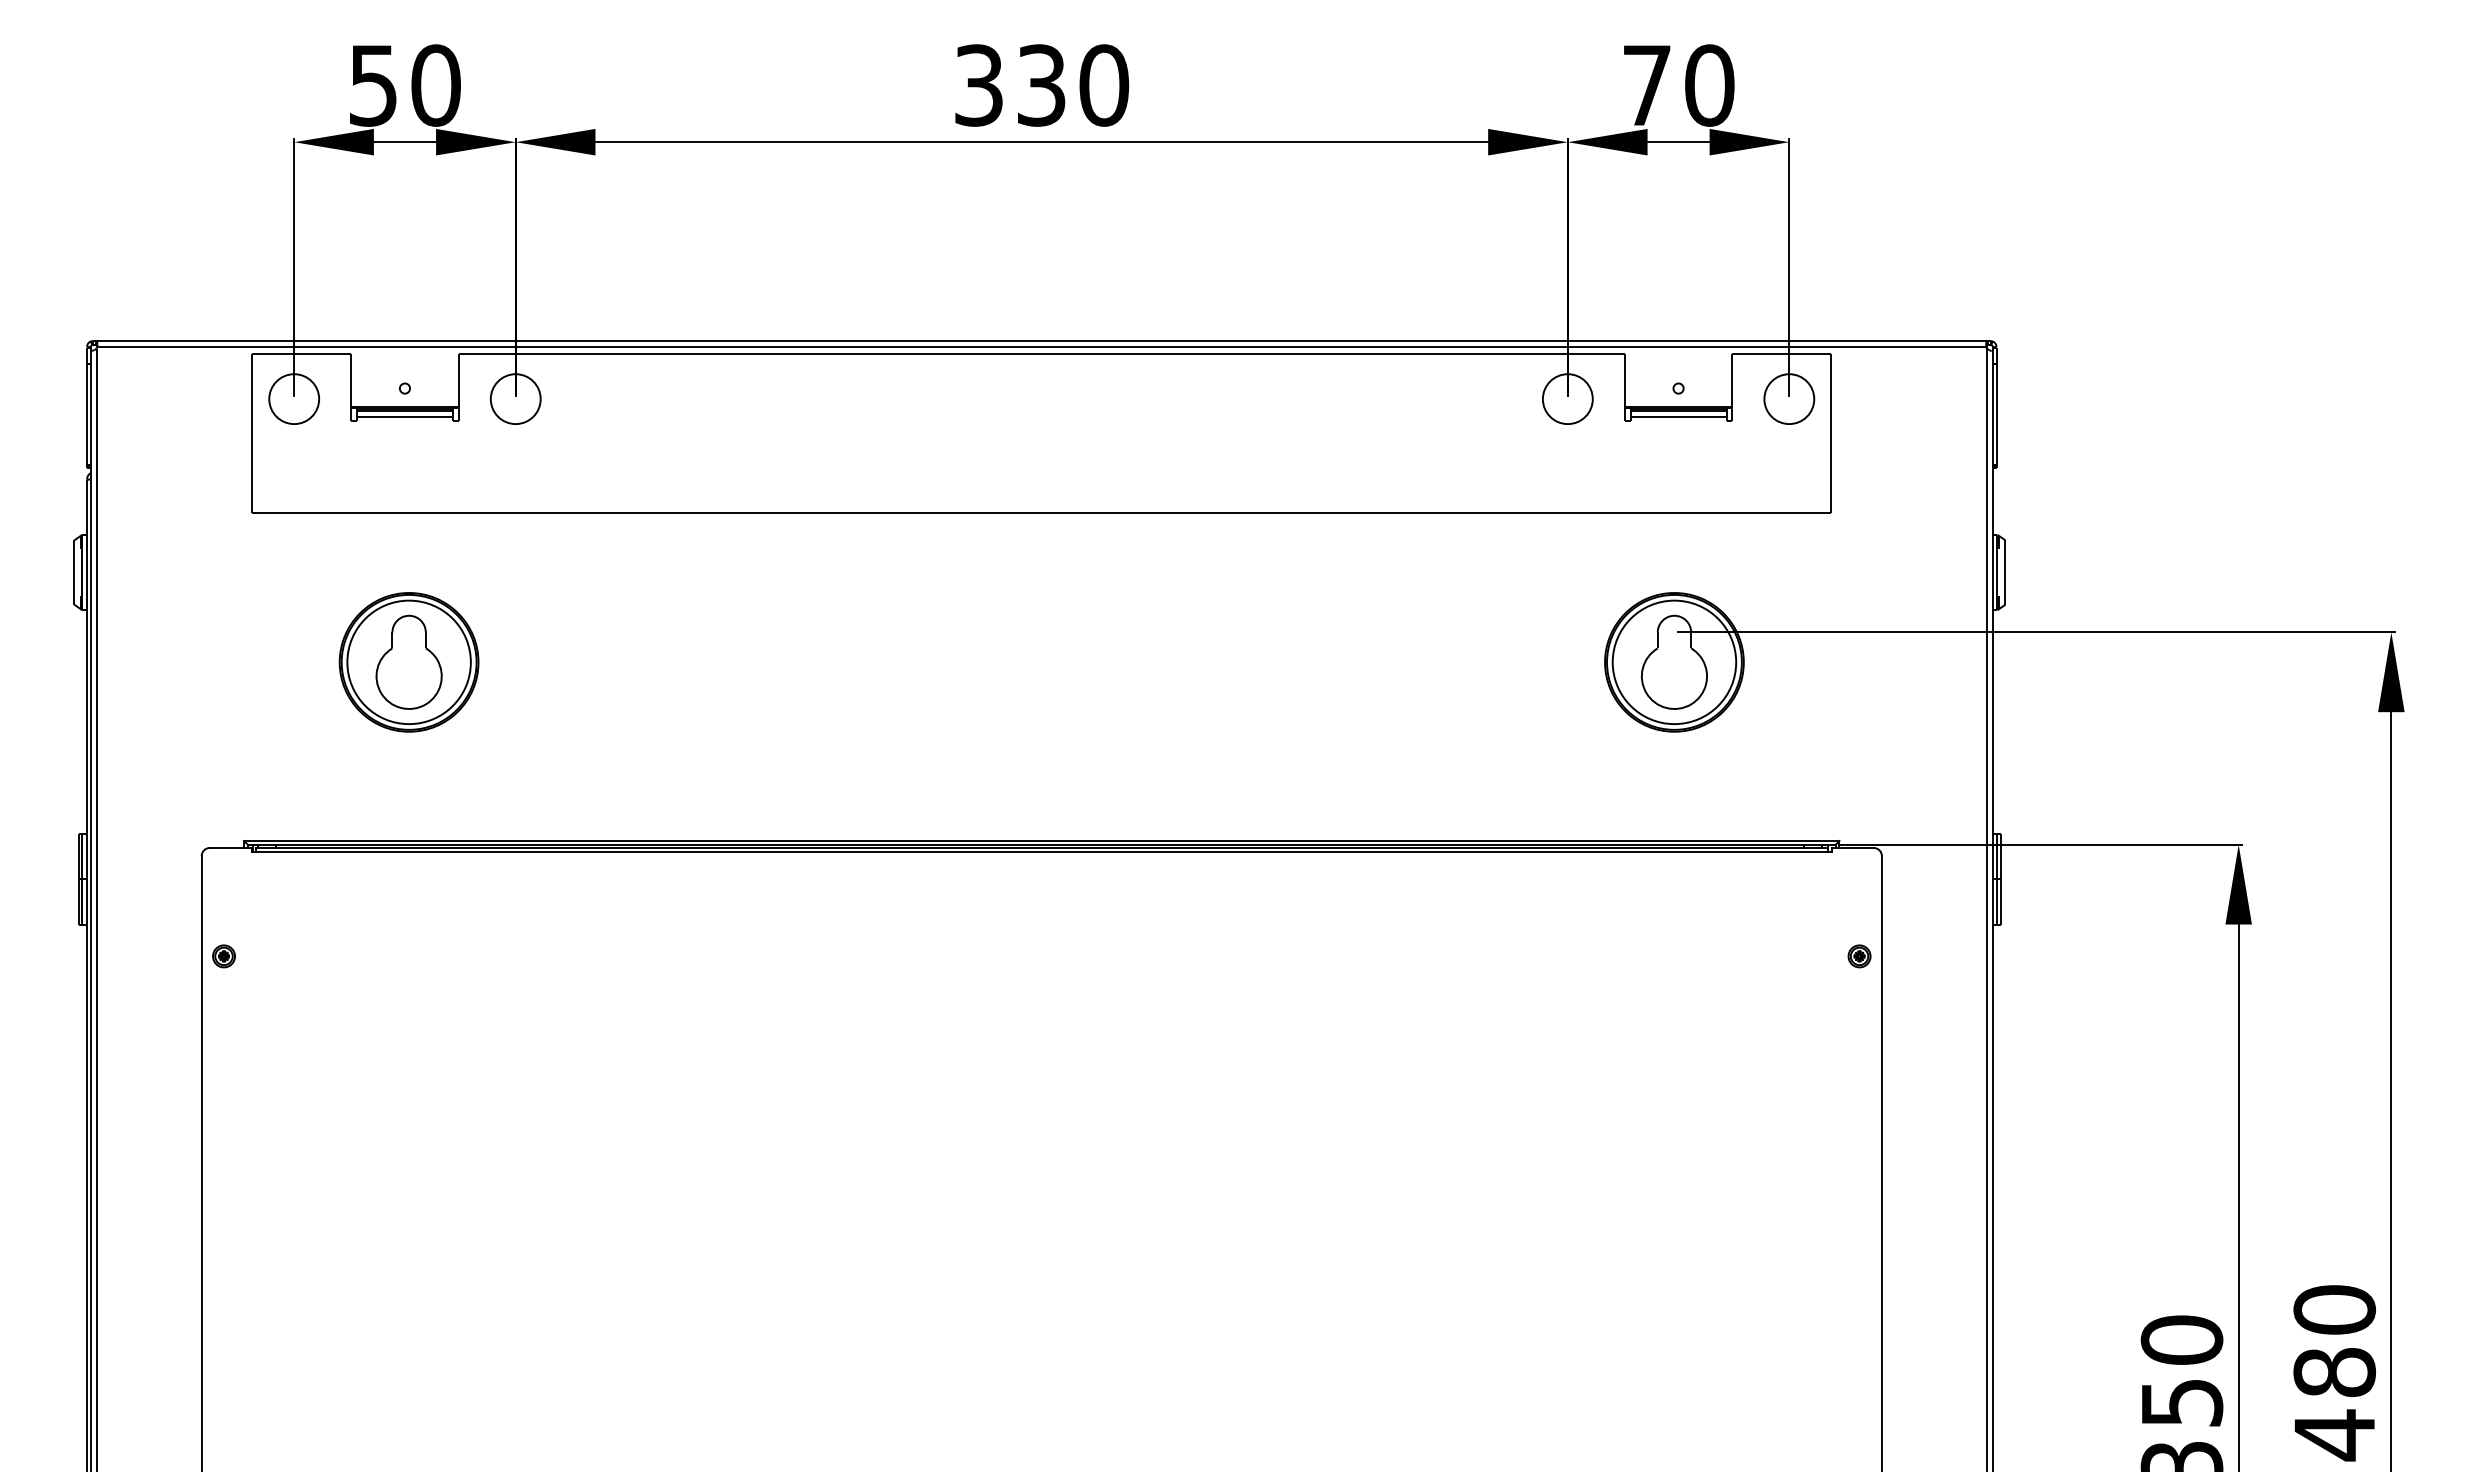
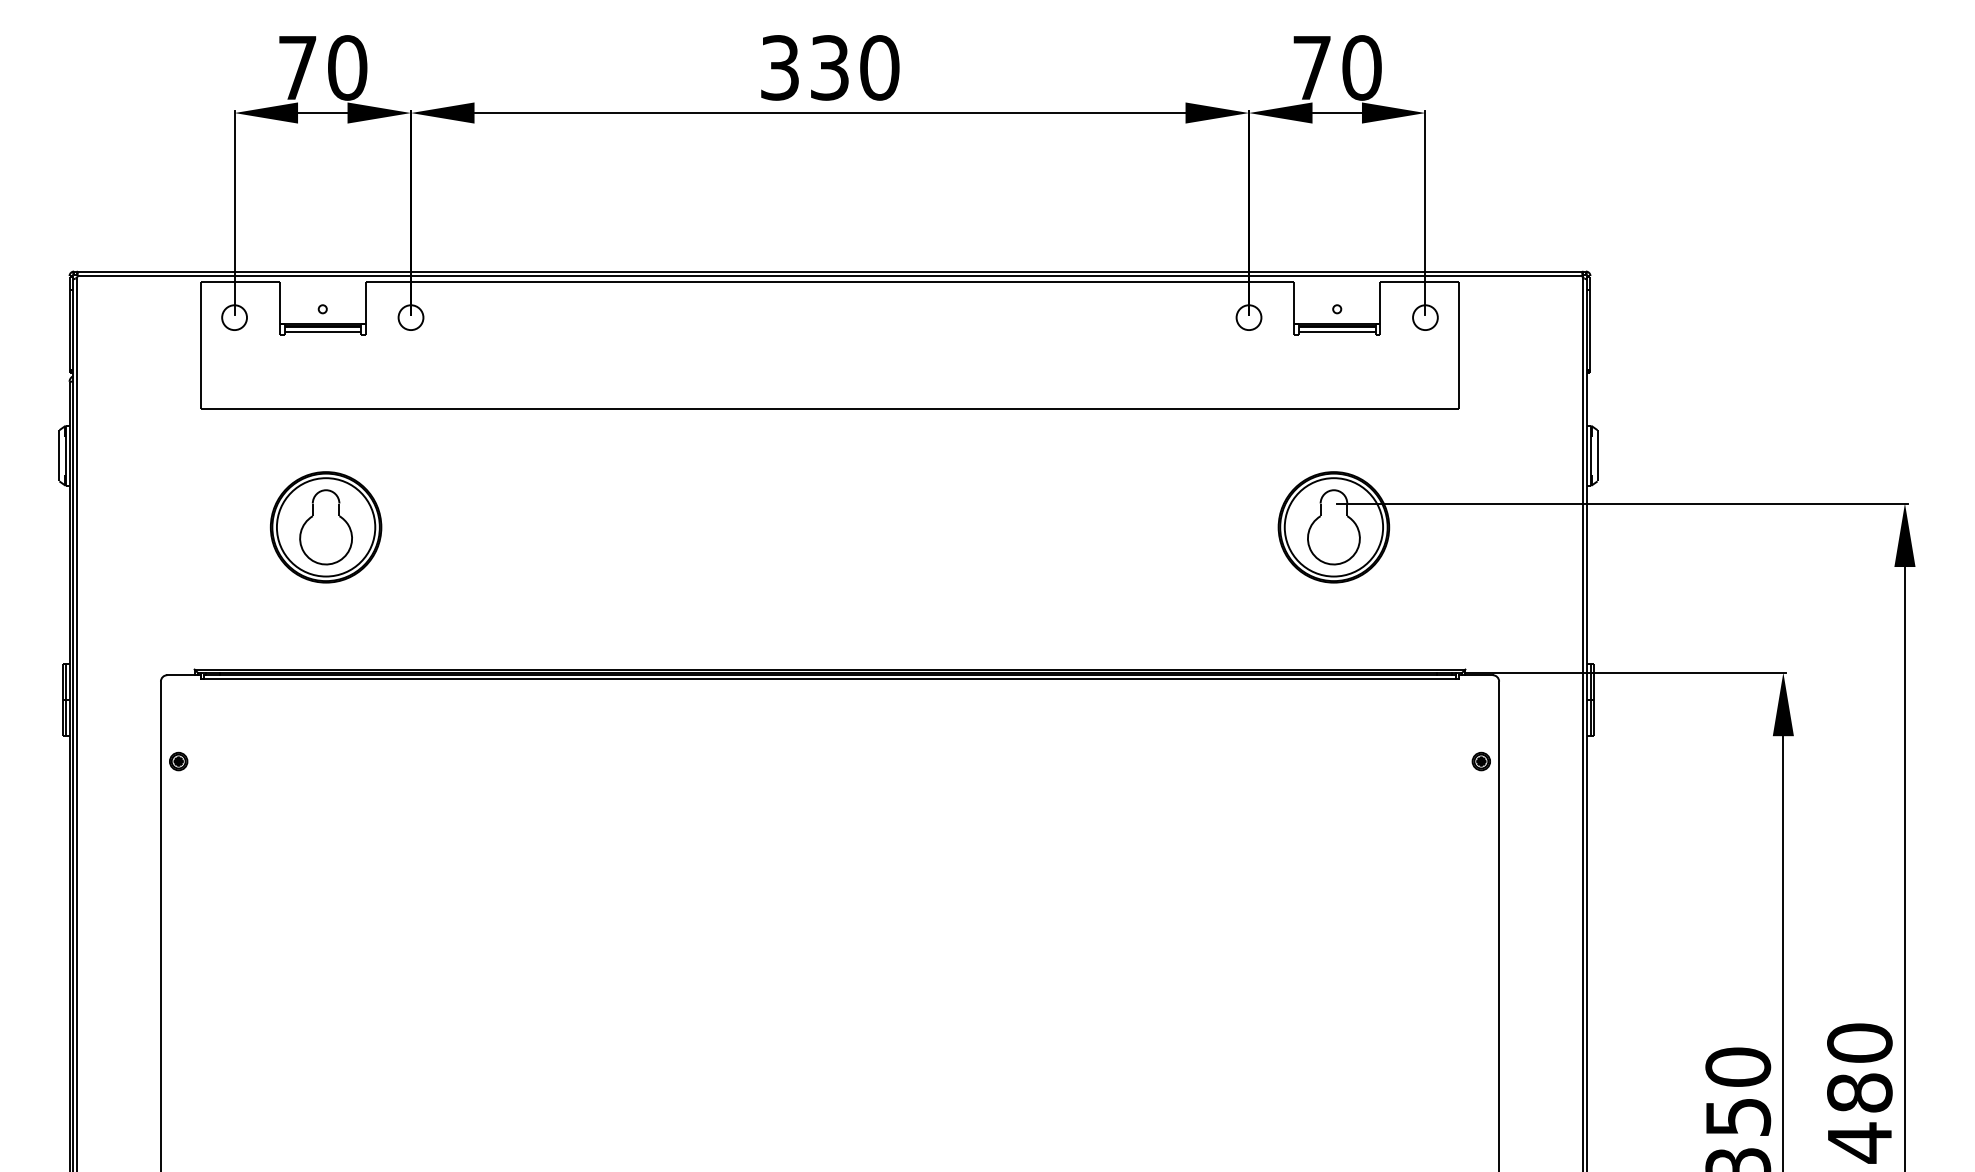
text: (373, 85) -> (297, 67), 50 -> 70
circle: (293, 398) -> (234, 317), size x0.62
circle: (515, 398) -> (410, 317), size x0.62
circle: (1567, 398) -> (1248, 317), size x0.62
circle: (1788, 398) -> (1424, 317), size x0.62

